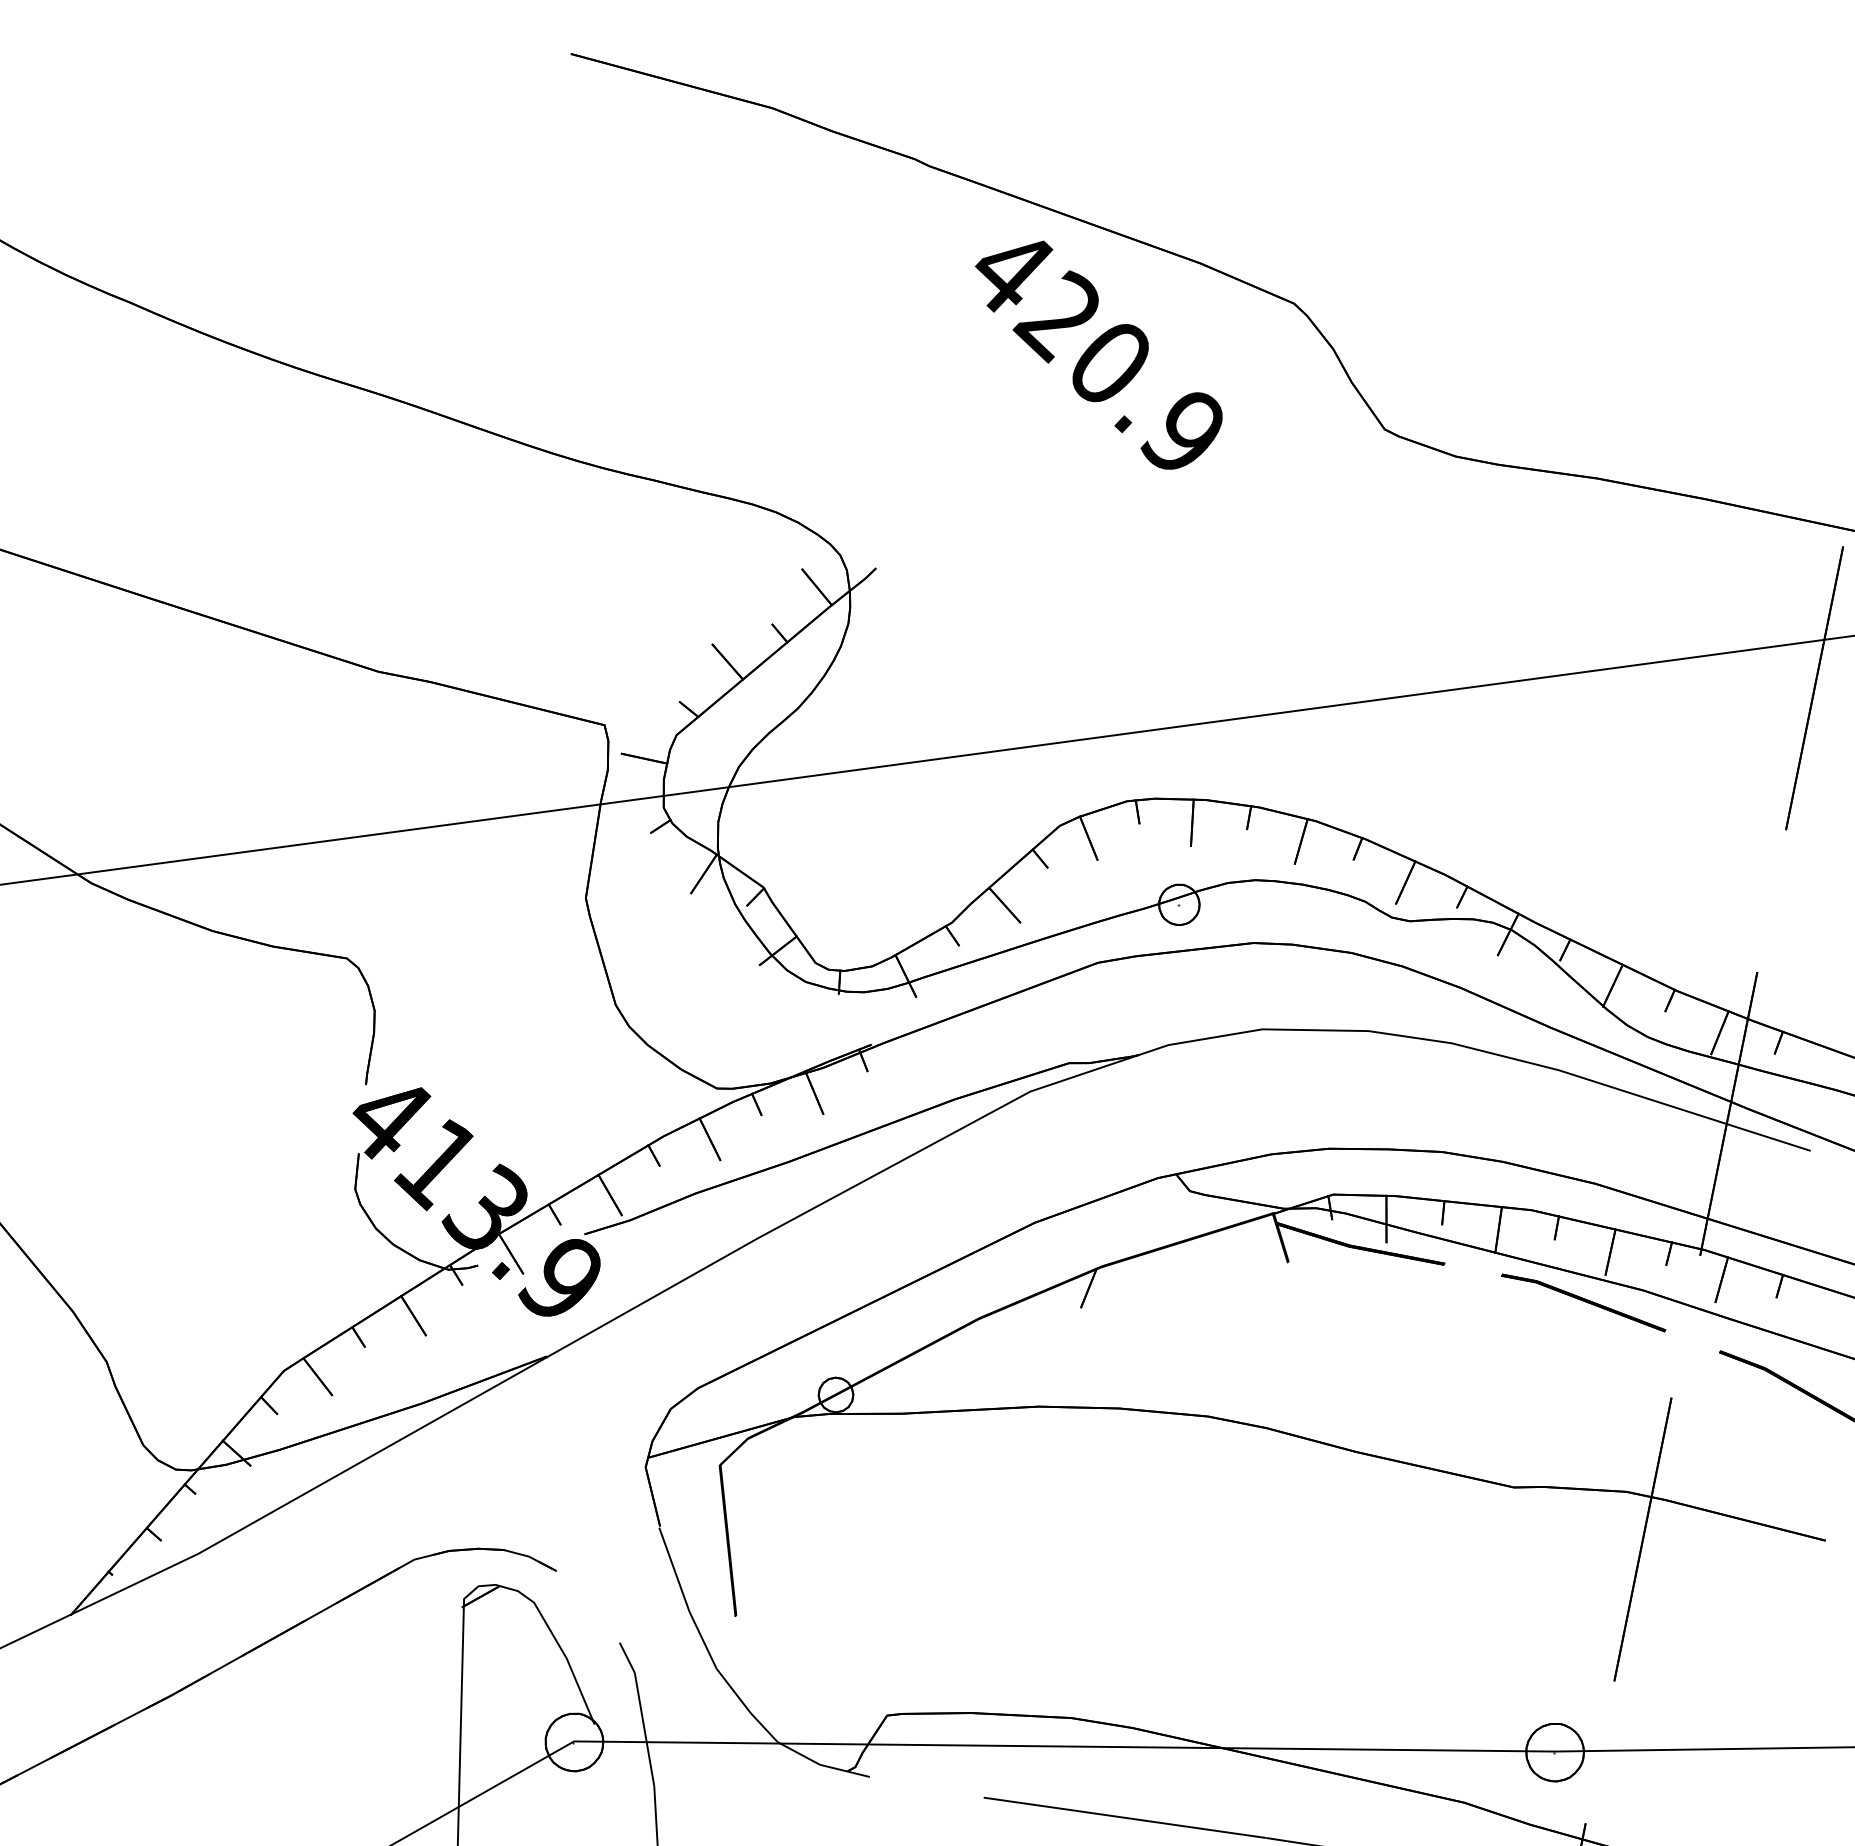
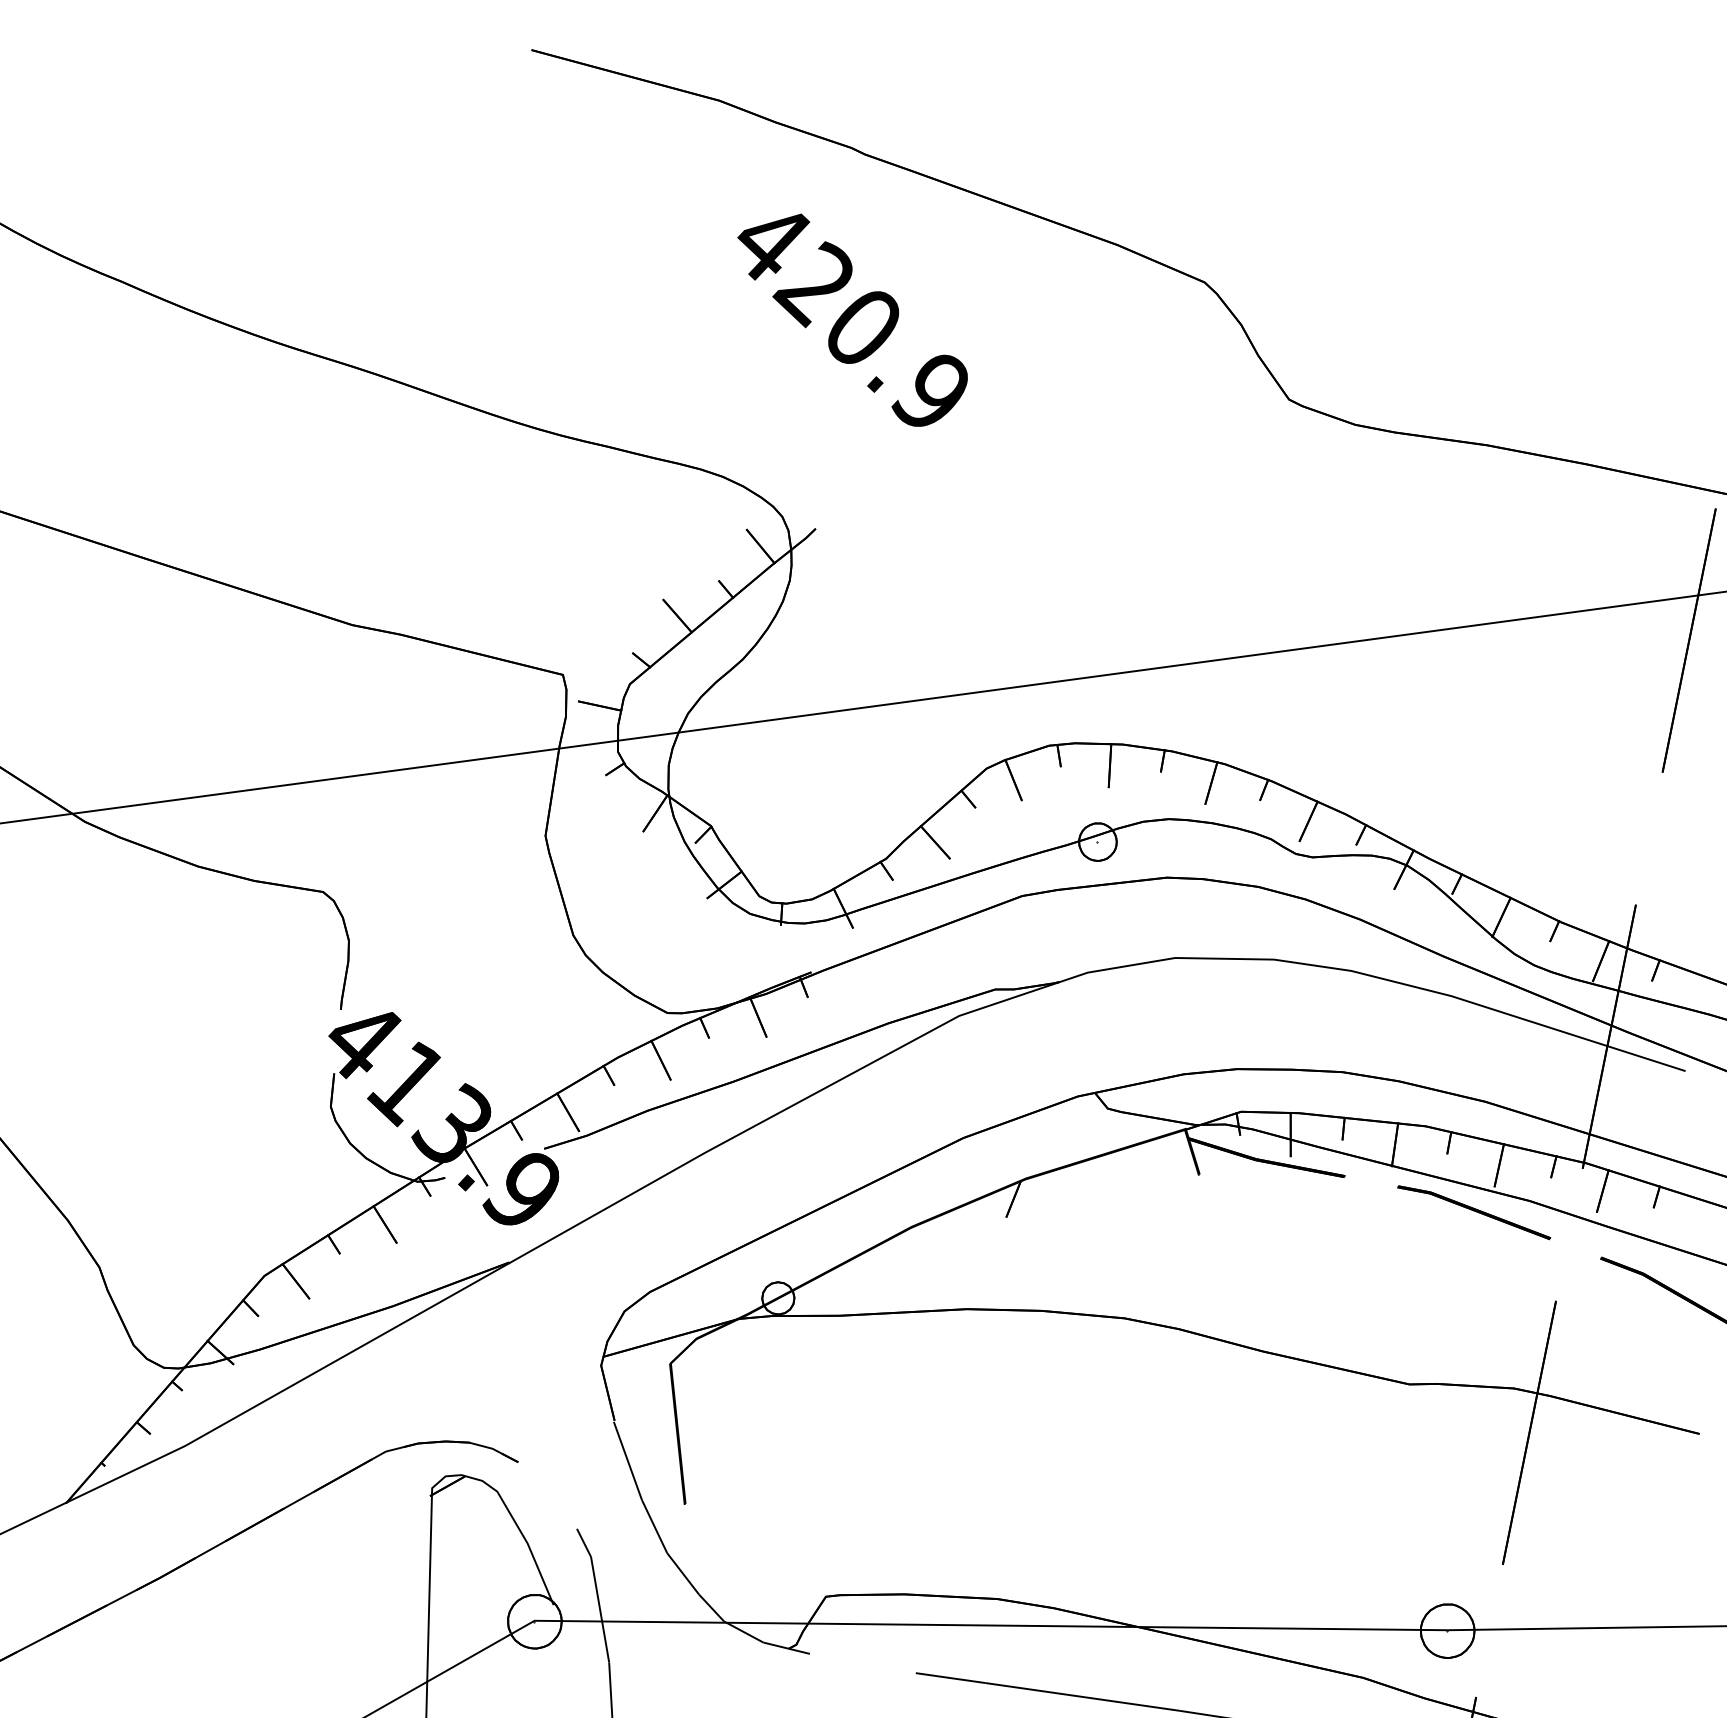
text: (1098, 354) -> (852, 319), moved

